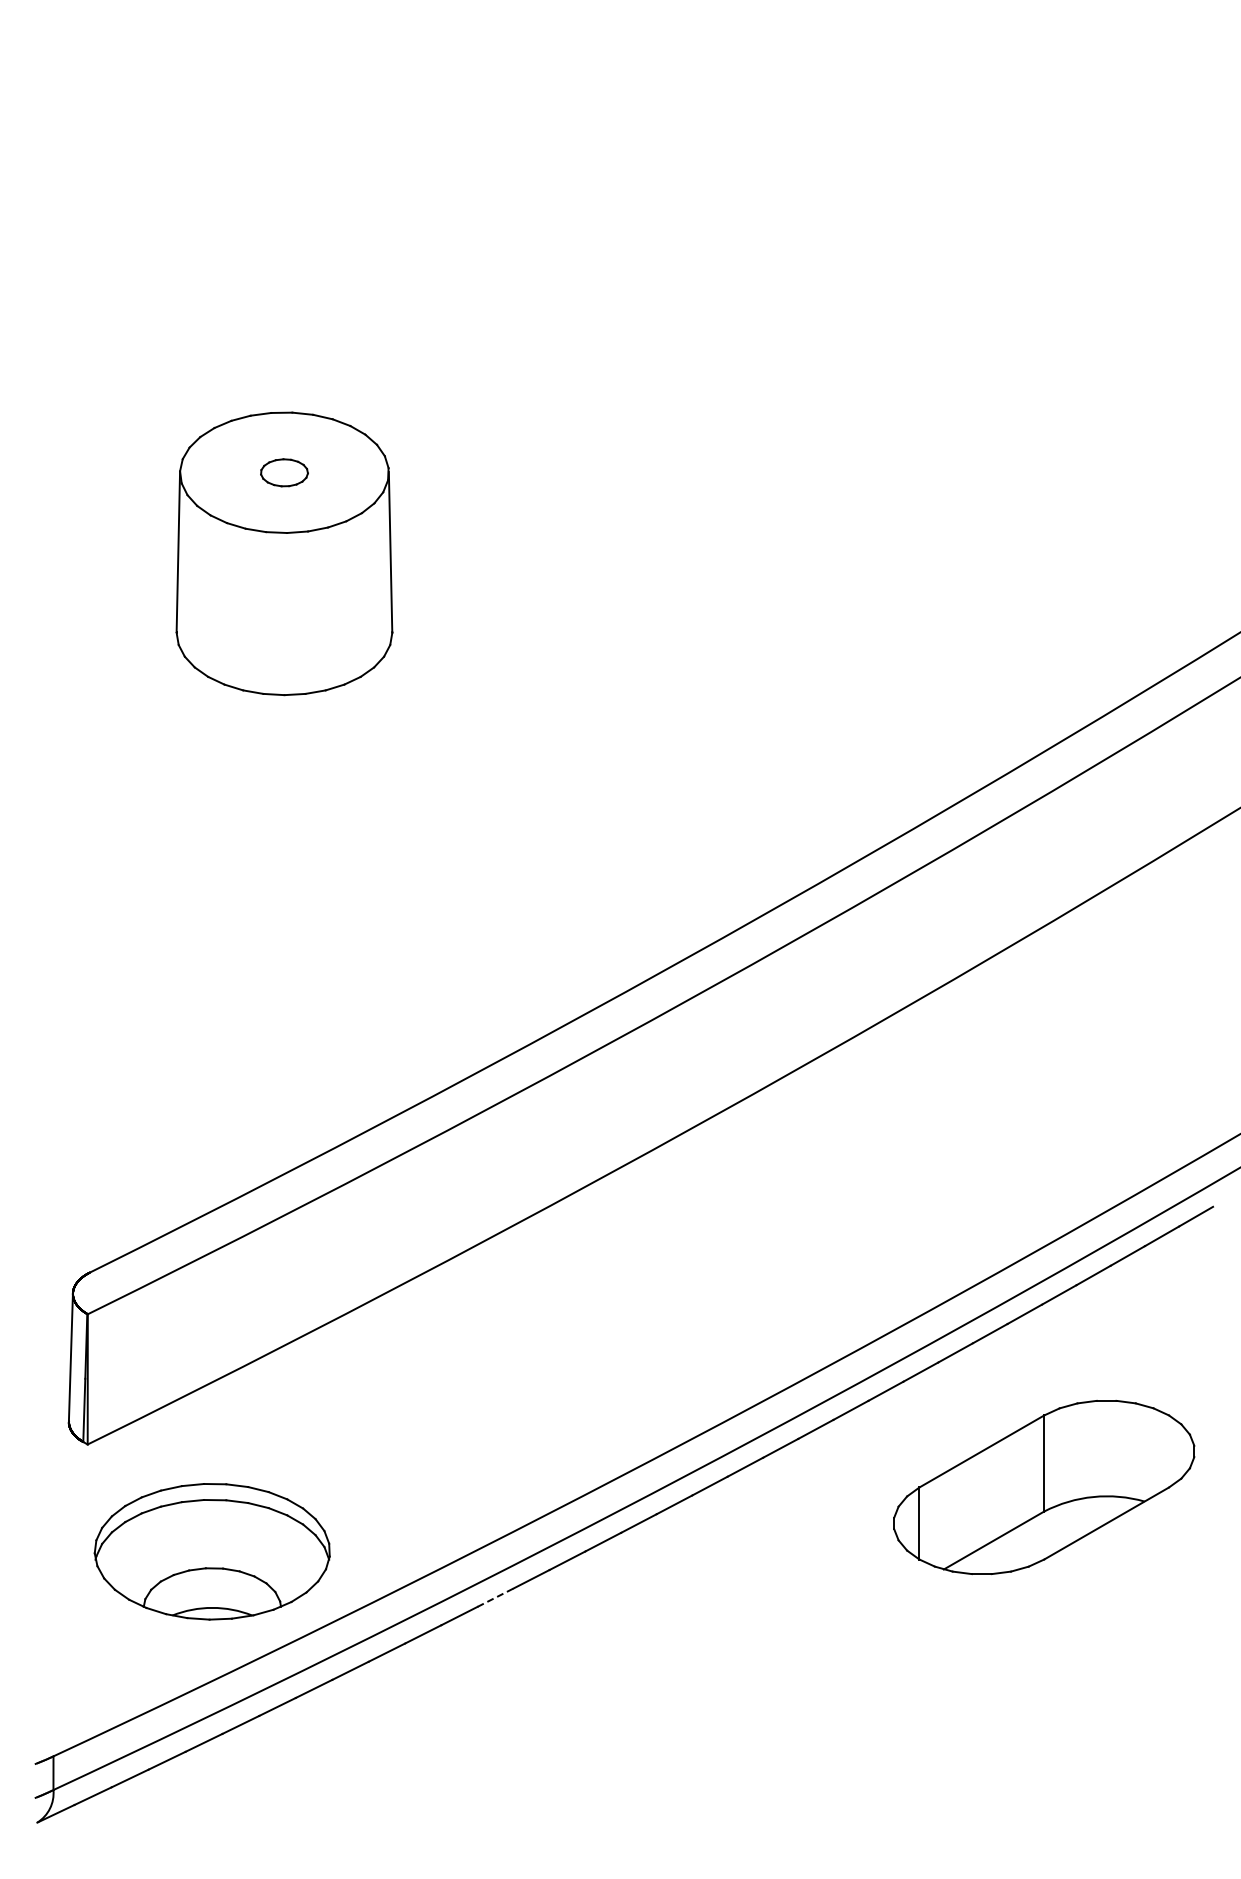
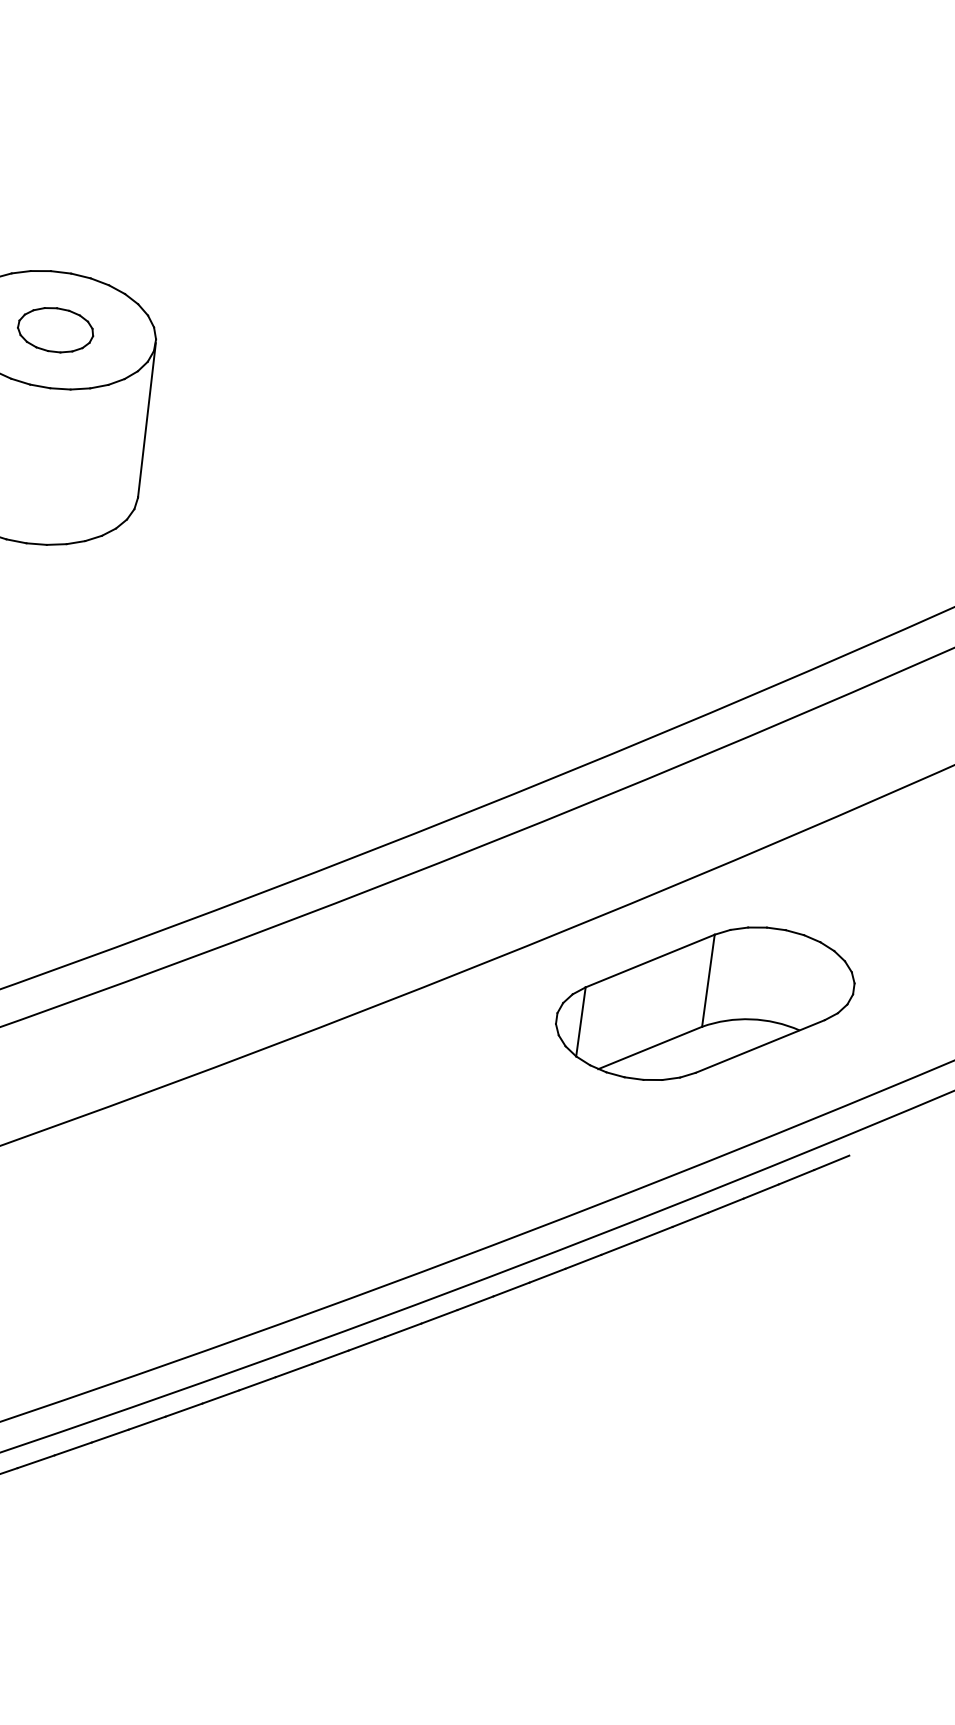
part: (284, 472) -> (55, 329), size x1.67
part: (1044, 1487) -> (705, 1003), moved
line: (496, 1597) -> (111, 1436), dashed -> solid

